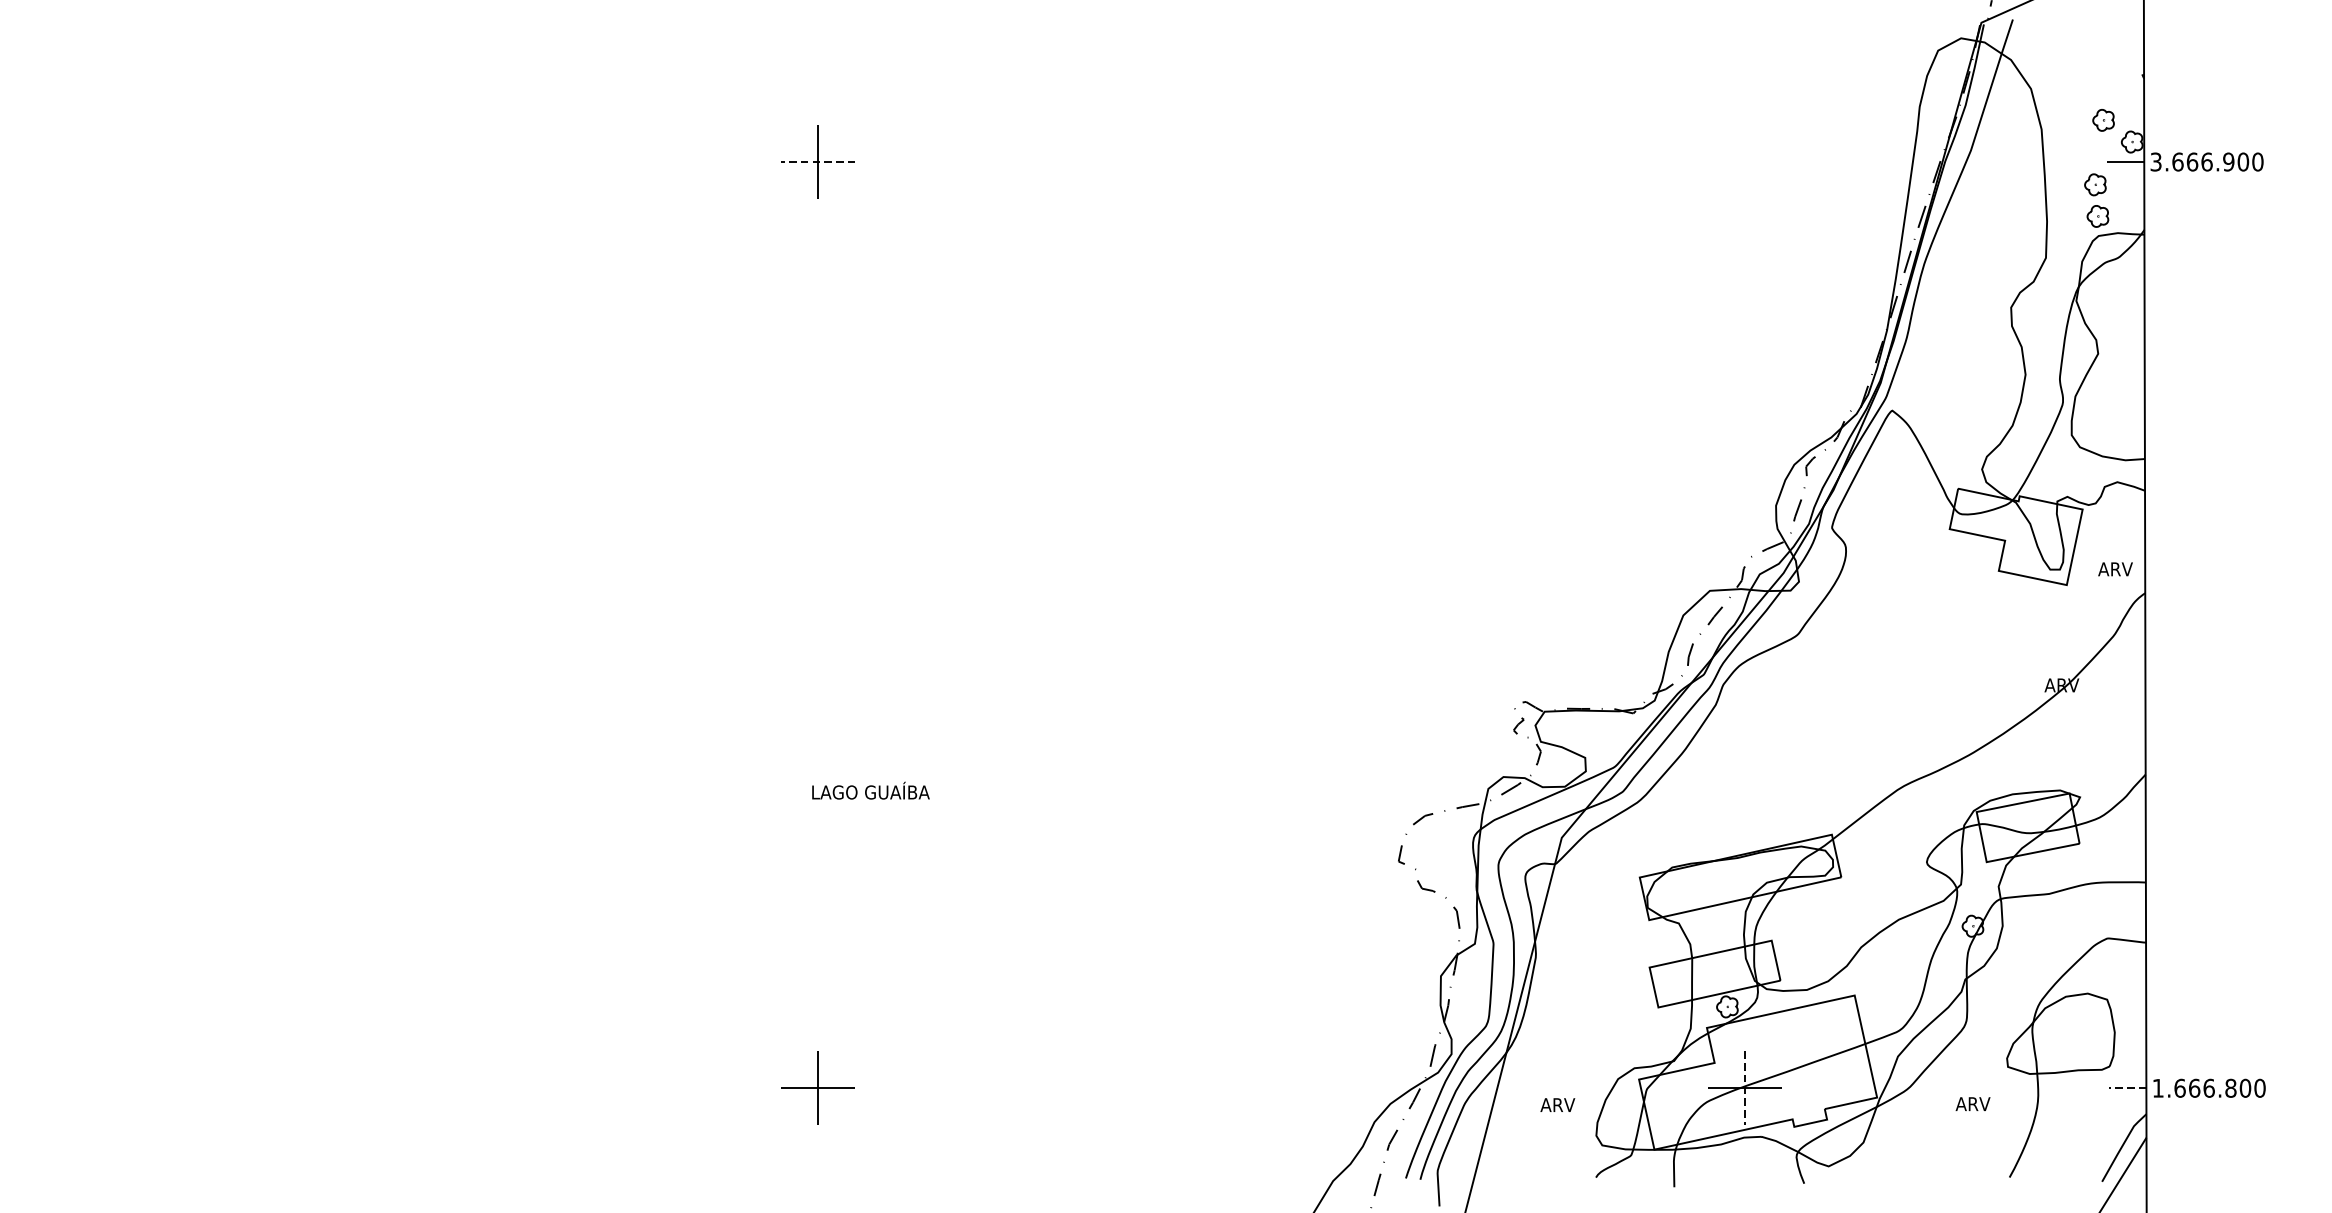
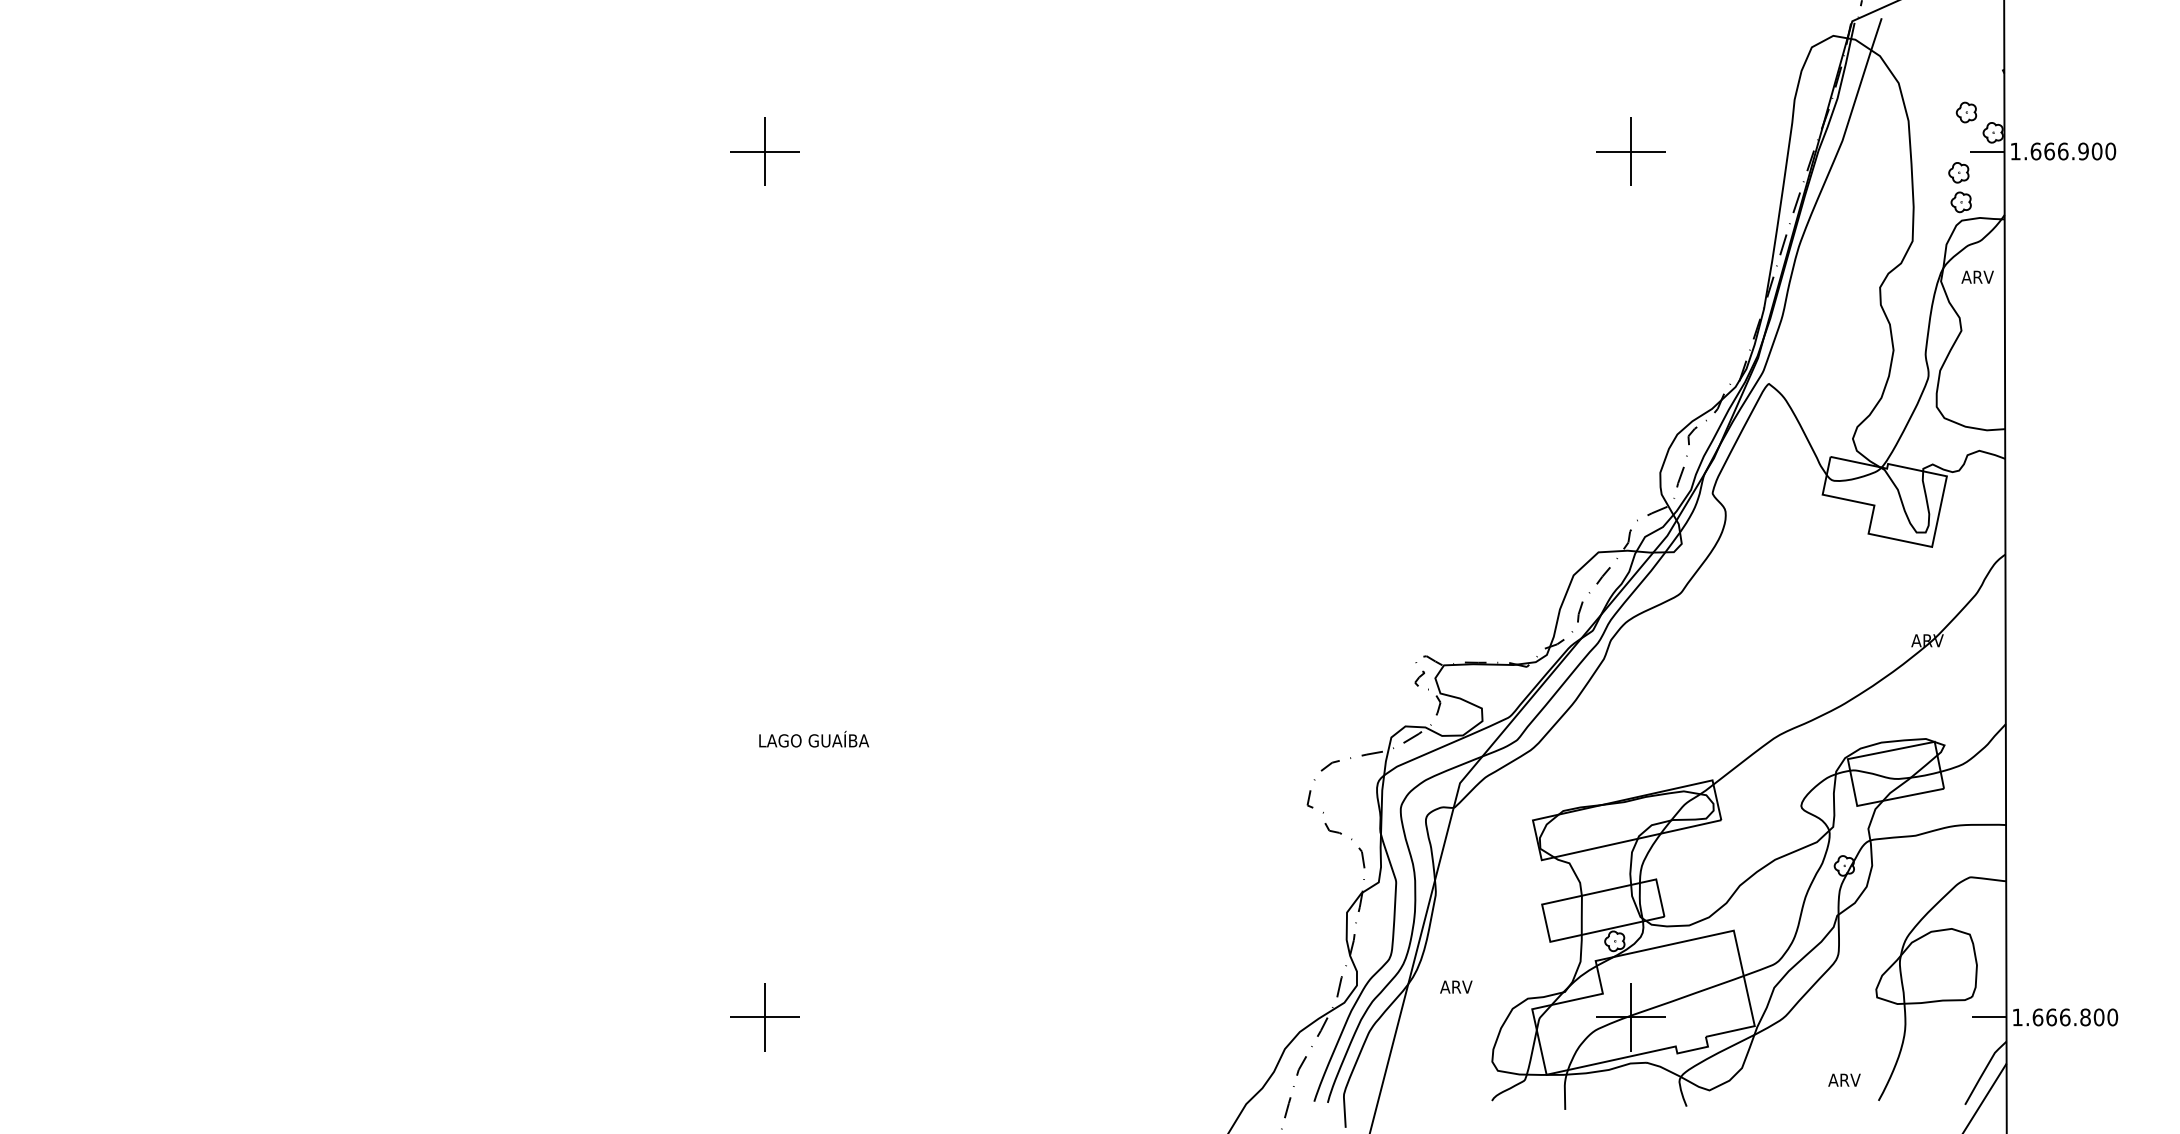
line: (818, 162) -> (765, 151), dashed -> solid
part: (1744, 162) -> (1630, 151), added
text: (2156, 162) -> (2015, 151), 3.666.900 -> 1.666.900
text: (2115, 568) -> (1977, 276), moved
line: (1744, 1088) -> (1630, 1017), dashed -> solid
line: (2127, 1088) -> (1988, 1017), dashed -> solid
text: (1973, 1103) -> (1844, 1079), moved
text: (1558, 1104) -> (1456, 986), moved

